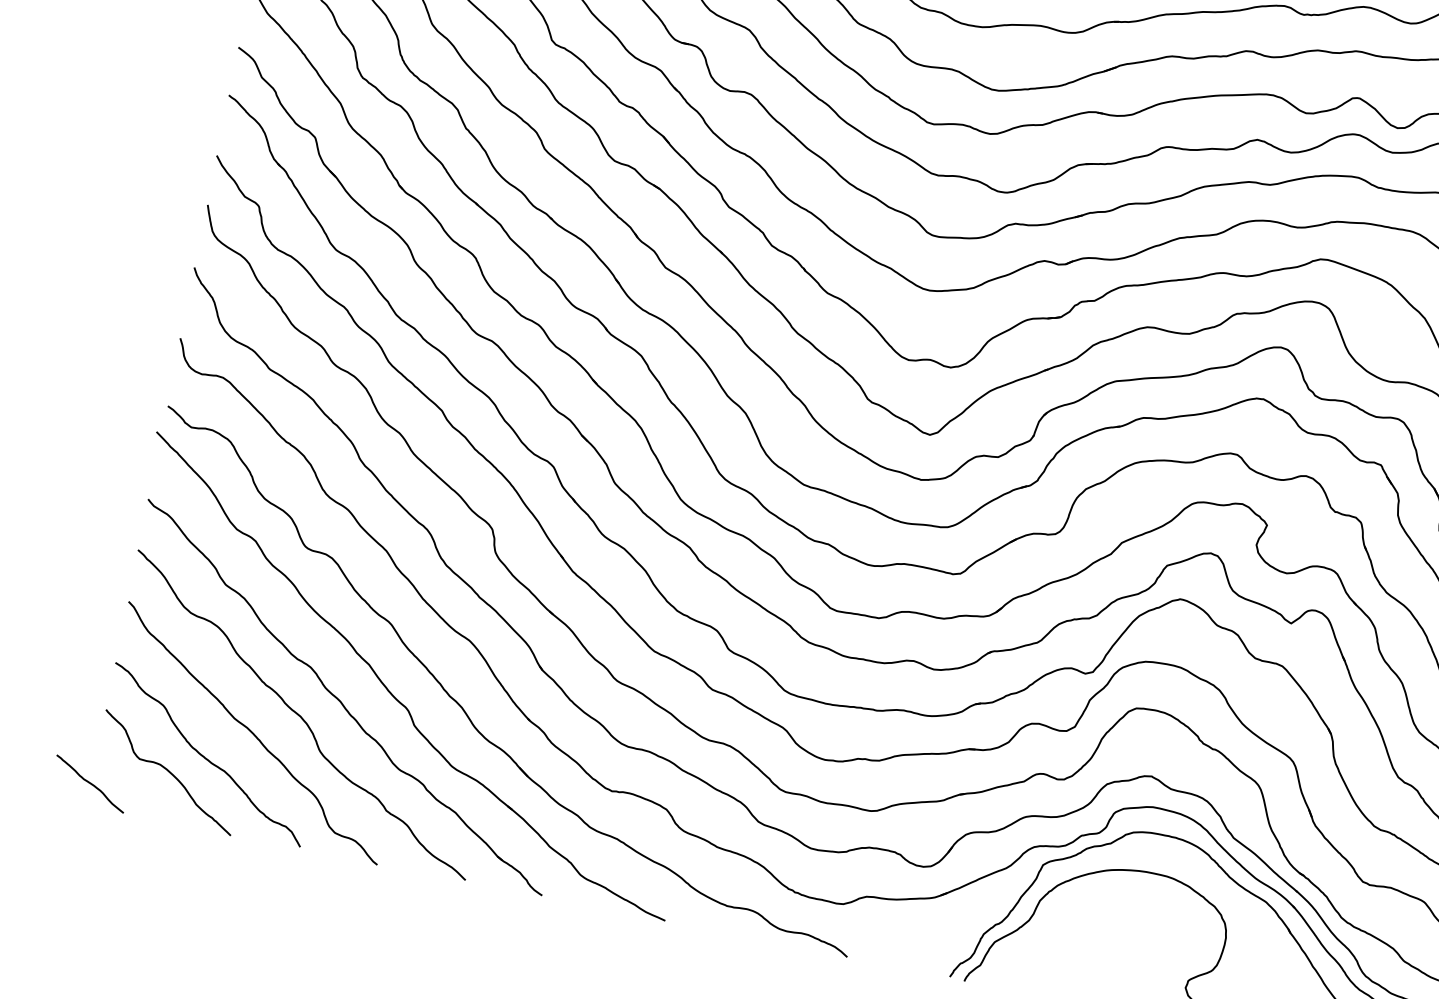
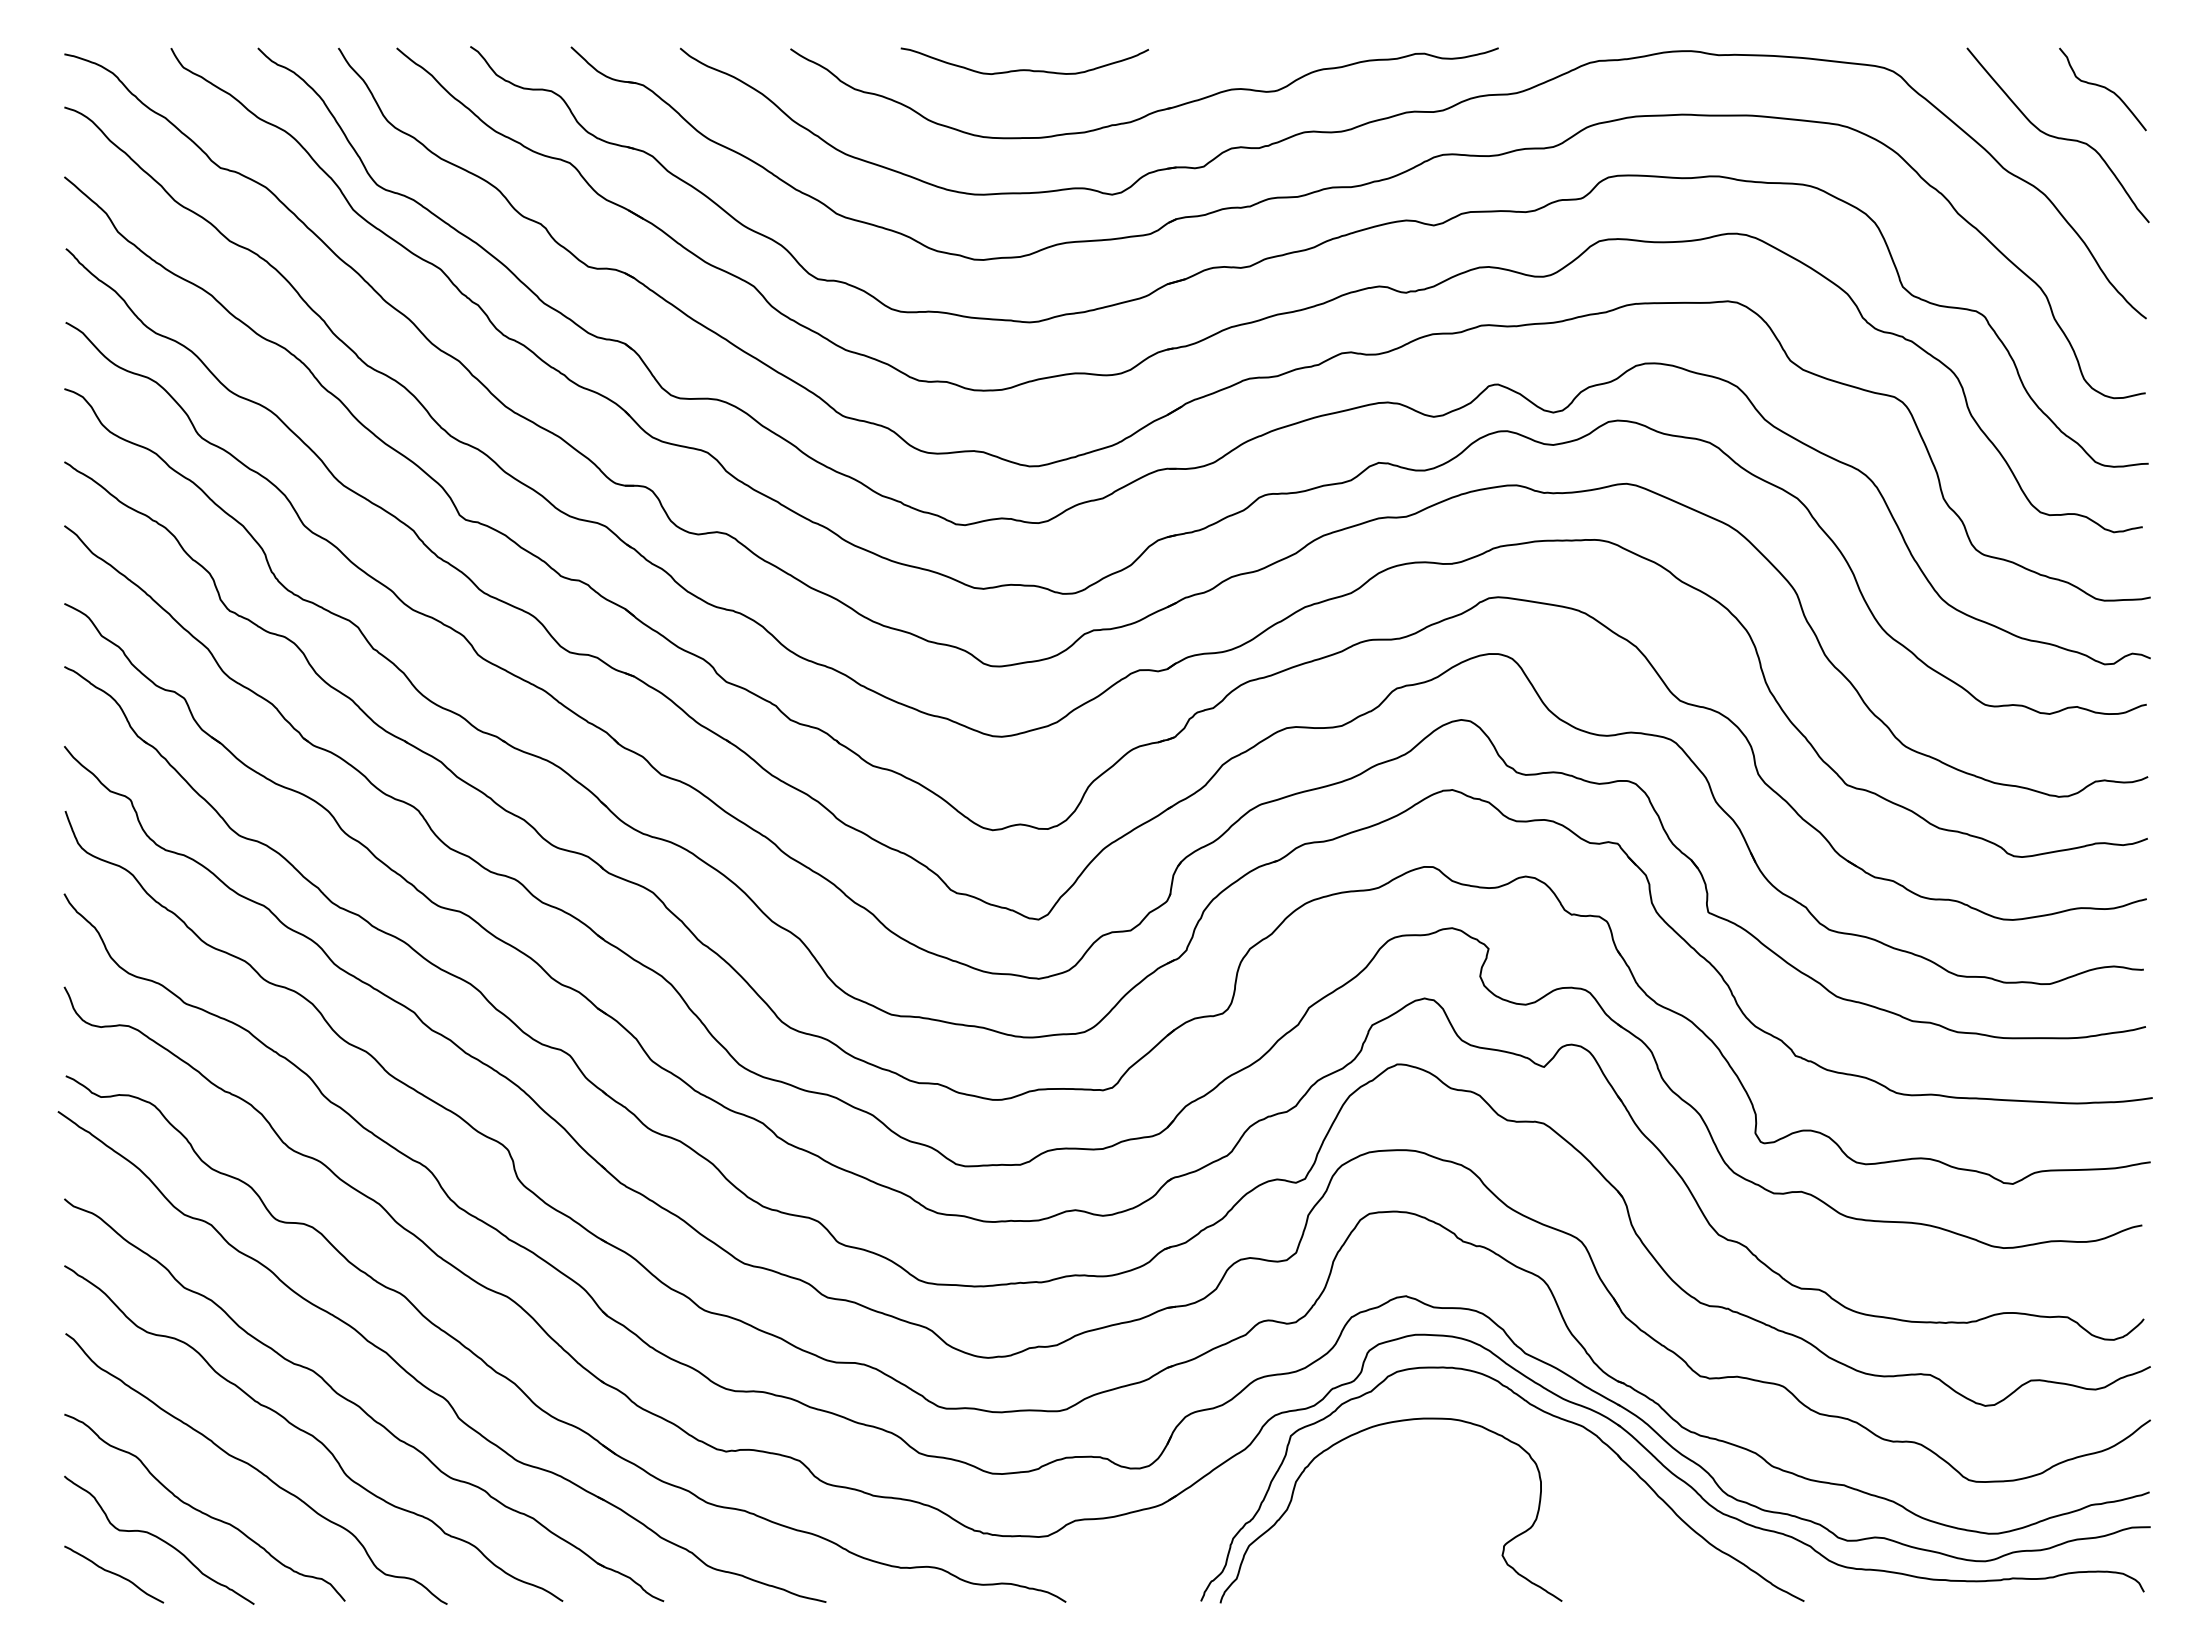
curve: (90, 784) -> (114, 1574), moved

